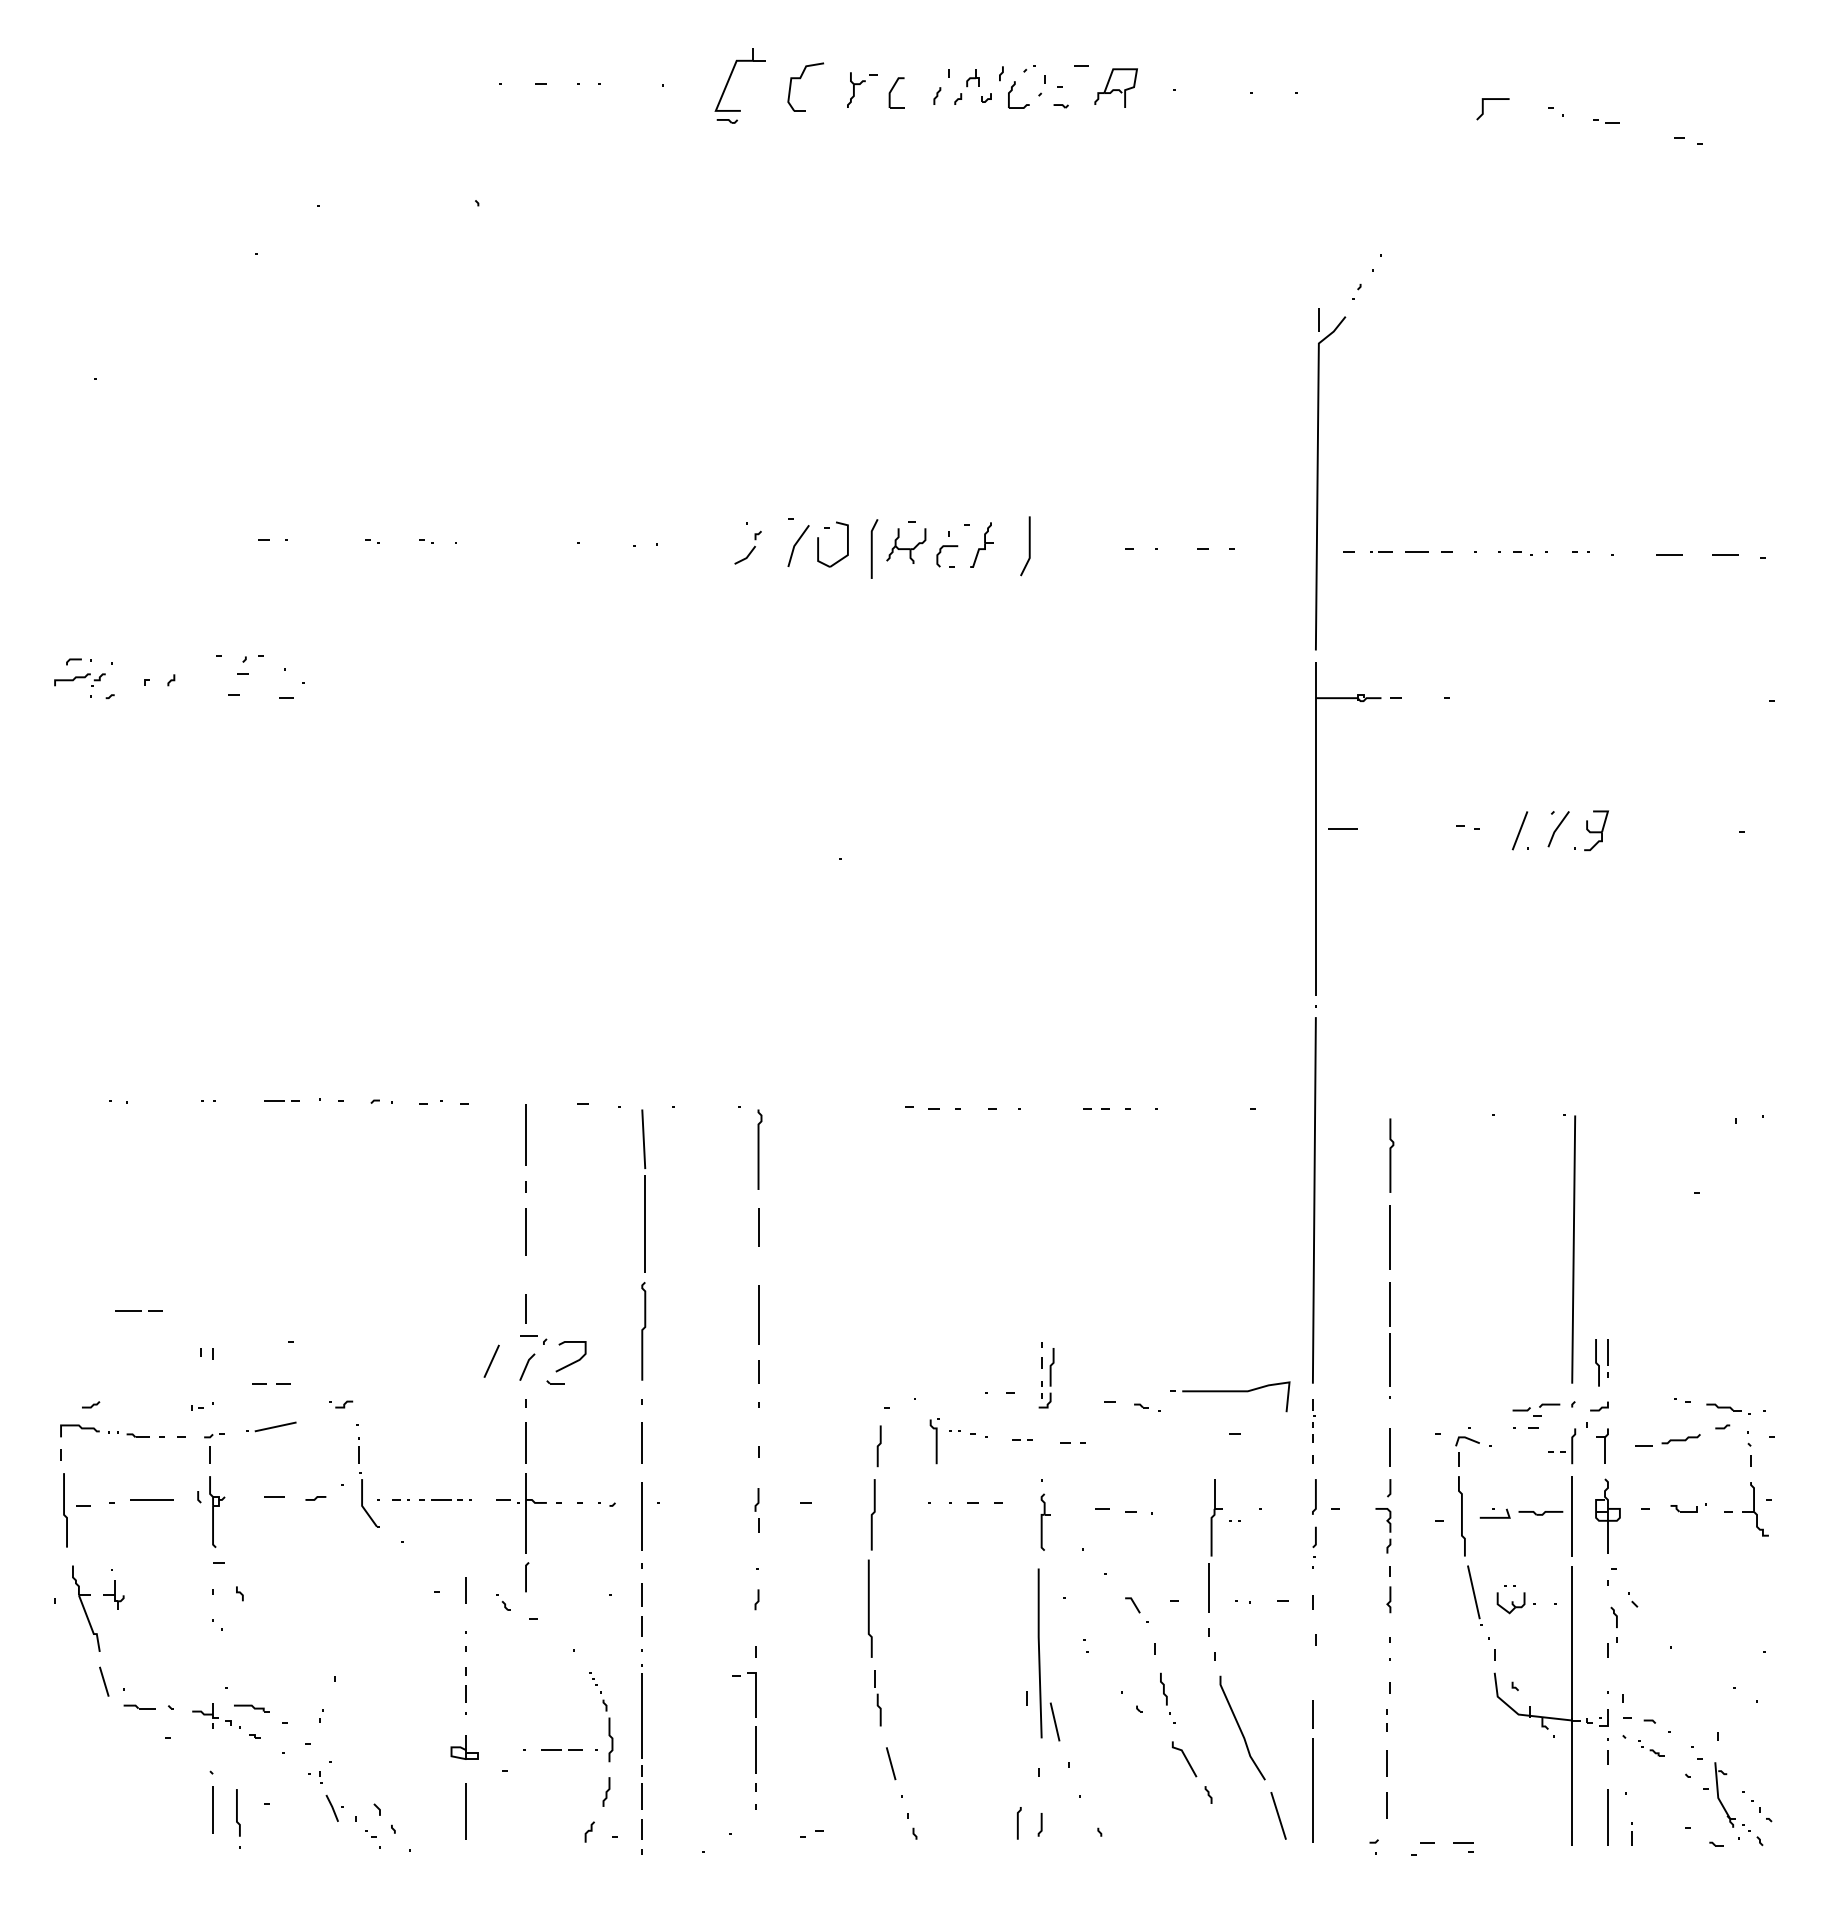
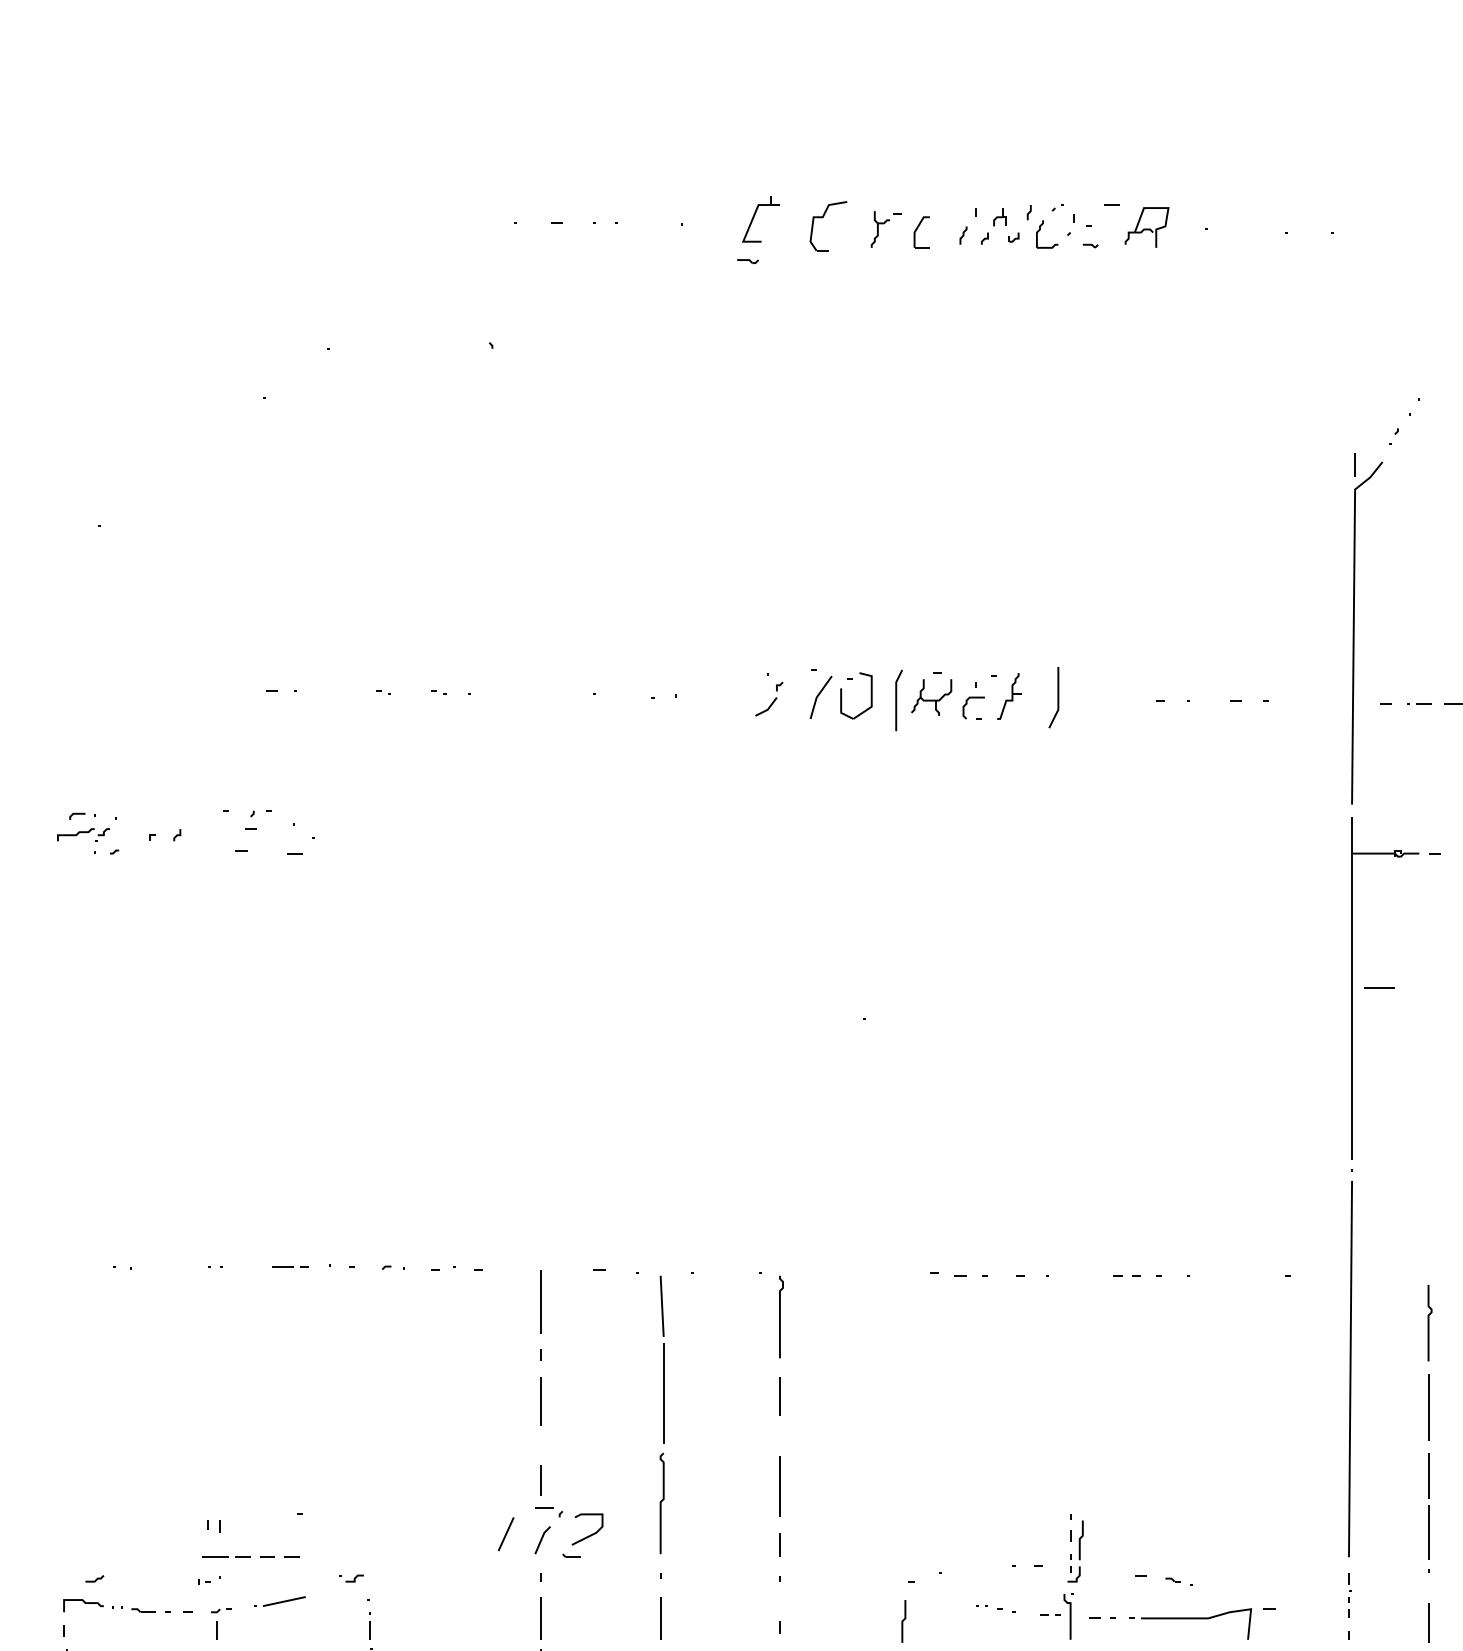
part: (739, 79) -> (760, 218), size x0.71
line: (138, 1310) -> (225, 1556), moved
part: (1230, 1396) -> (1190, 1623), moved
part: (934, 1441) -> (1068, 1616), moved

